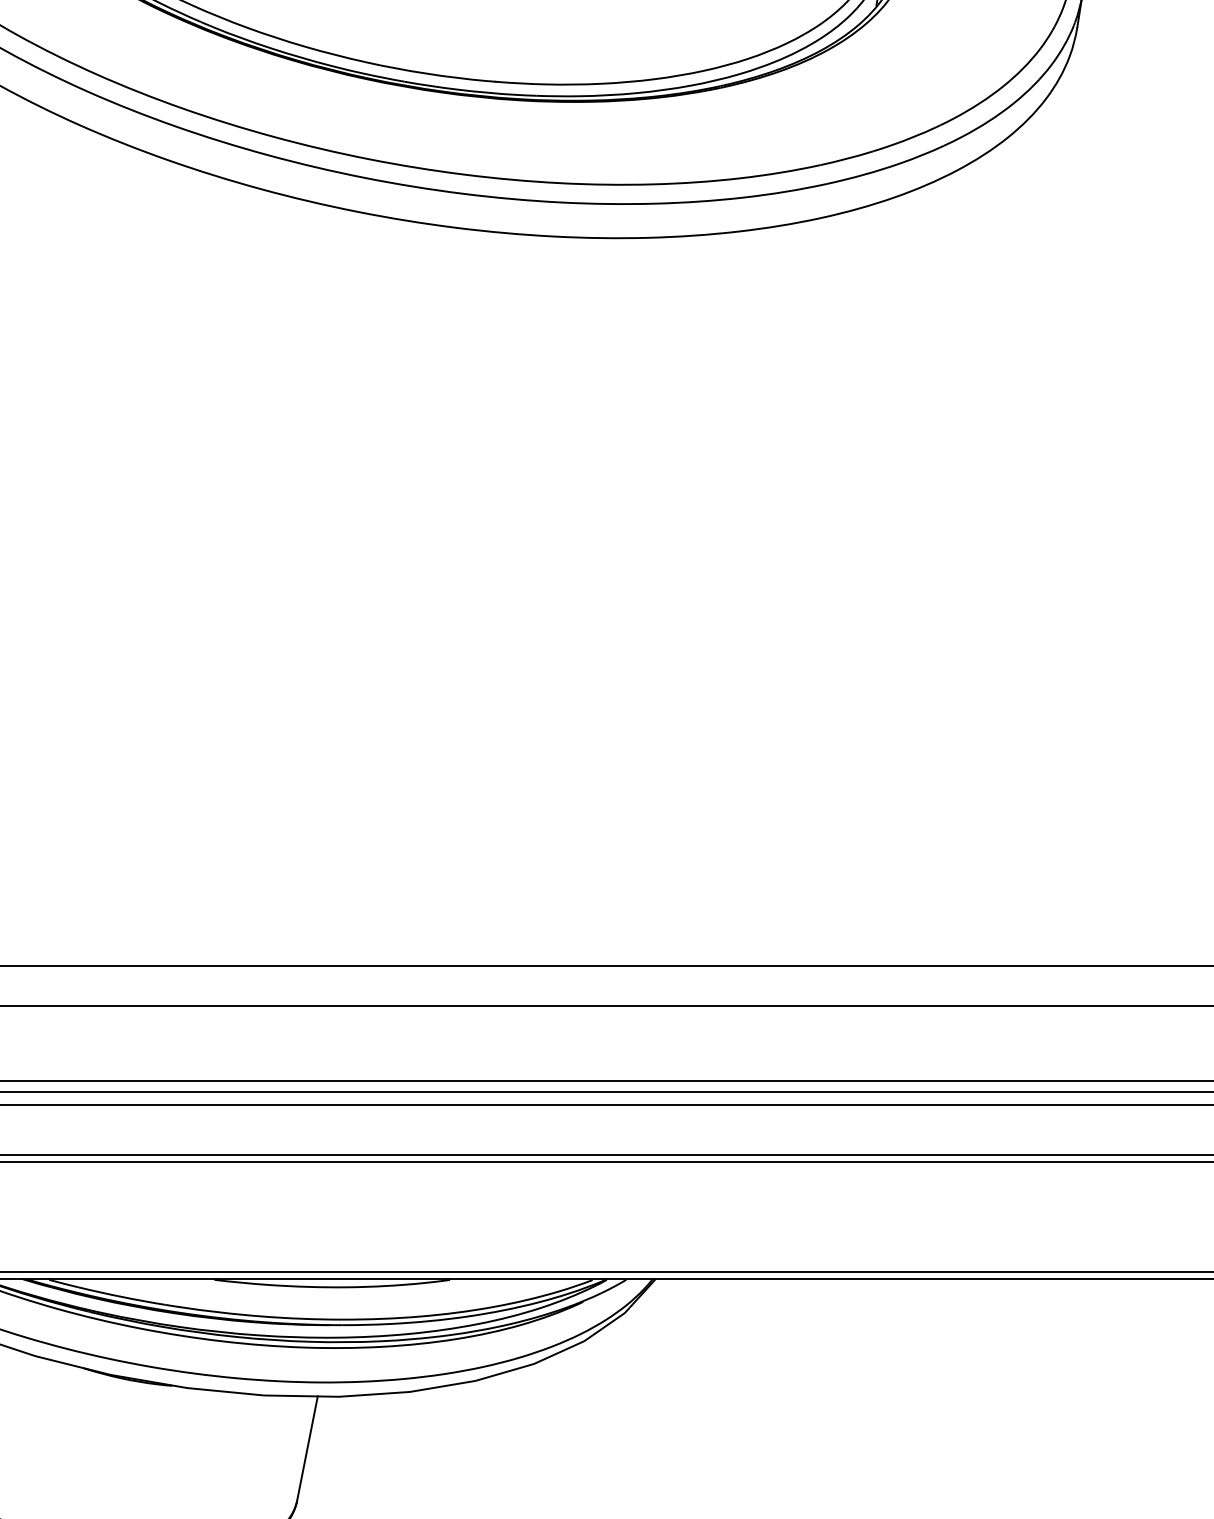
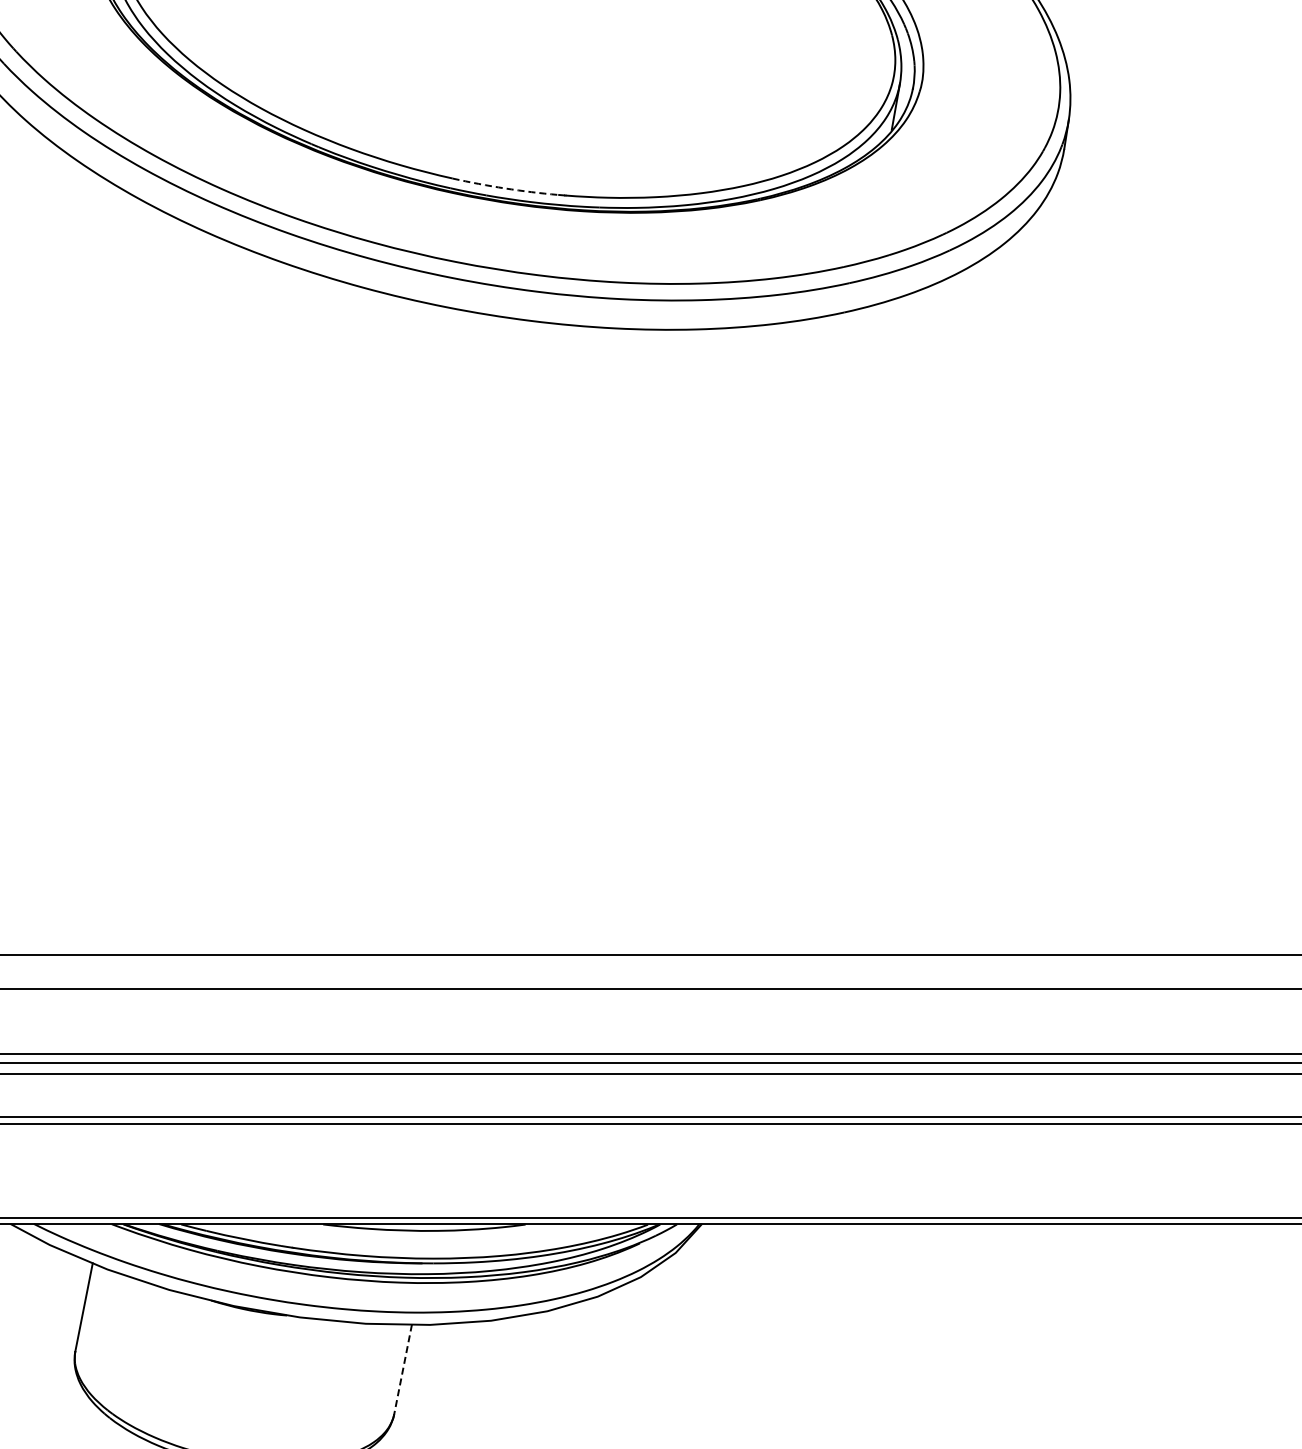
arc: (426, 73) -> (505, 188), solid -> dashed
line: (307, 1448) -> (403, 1369), solid -> dashed

